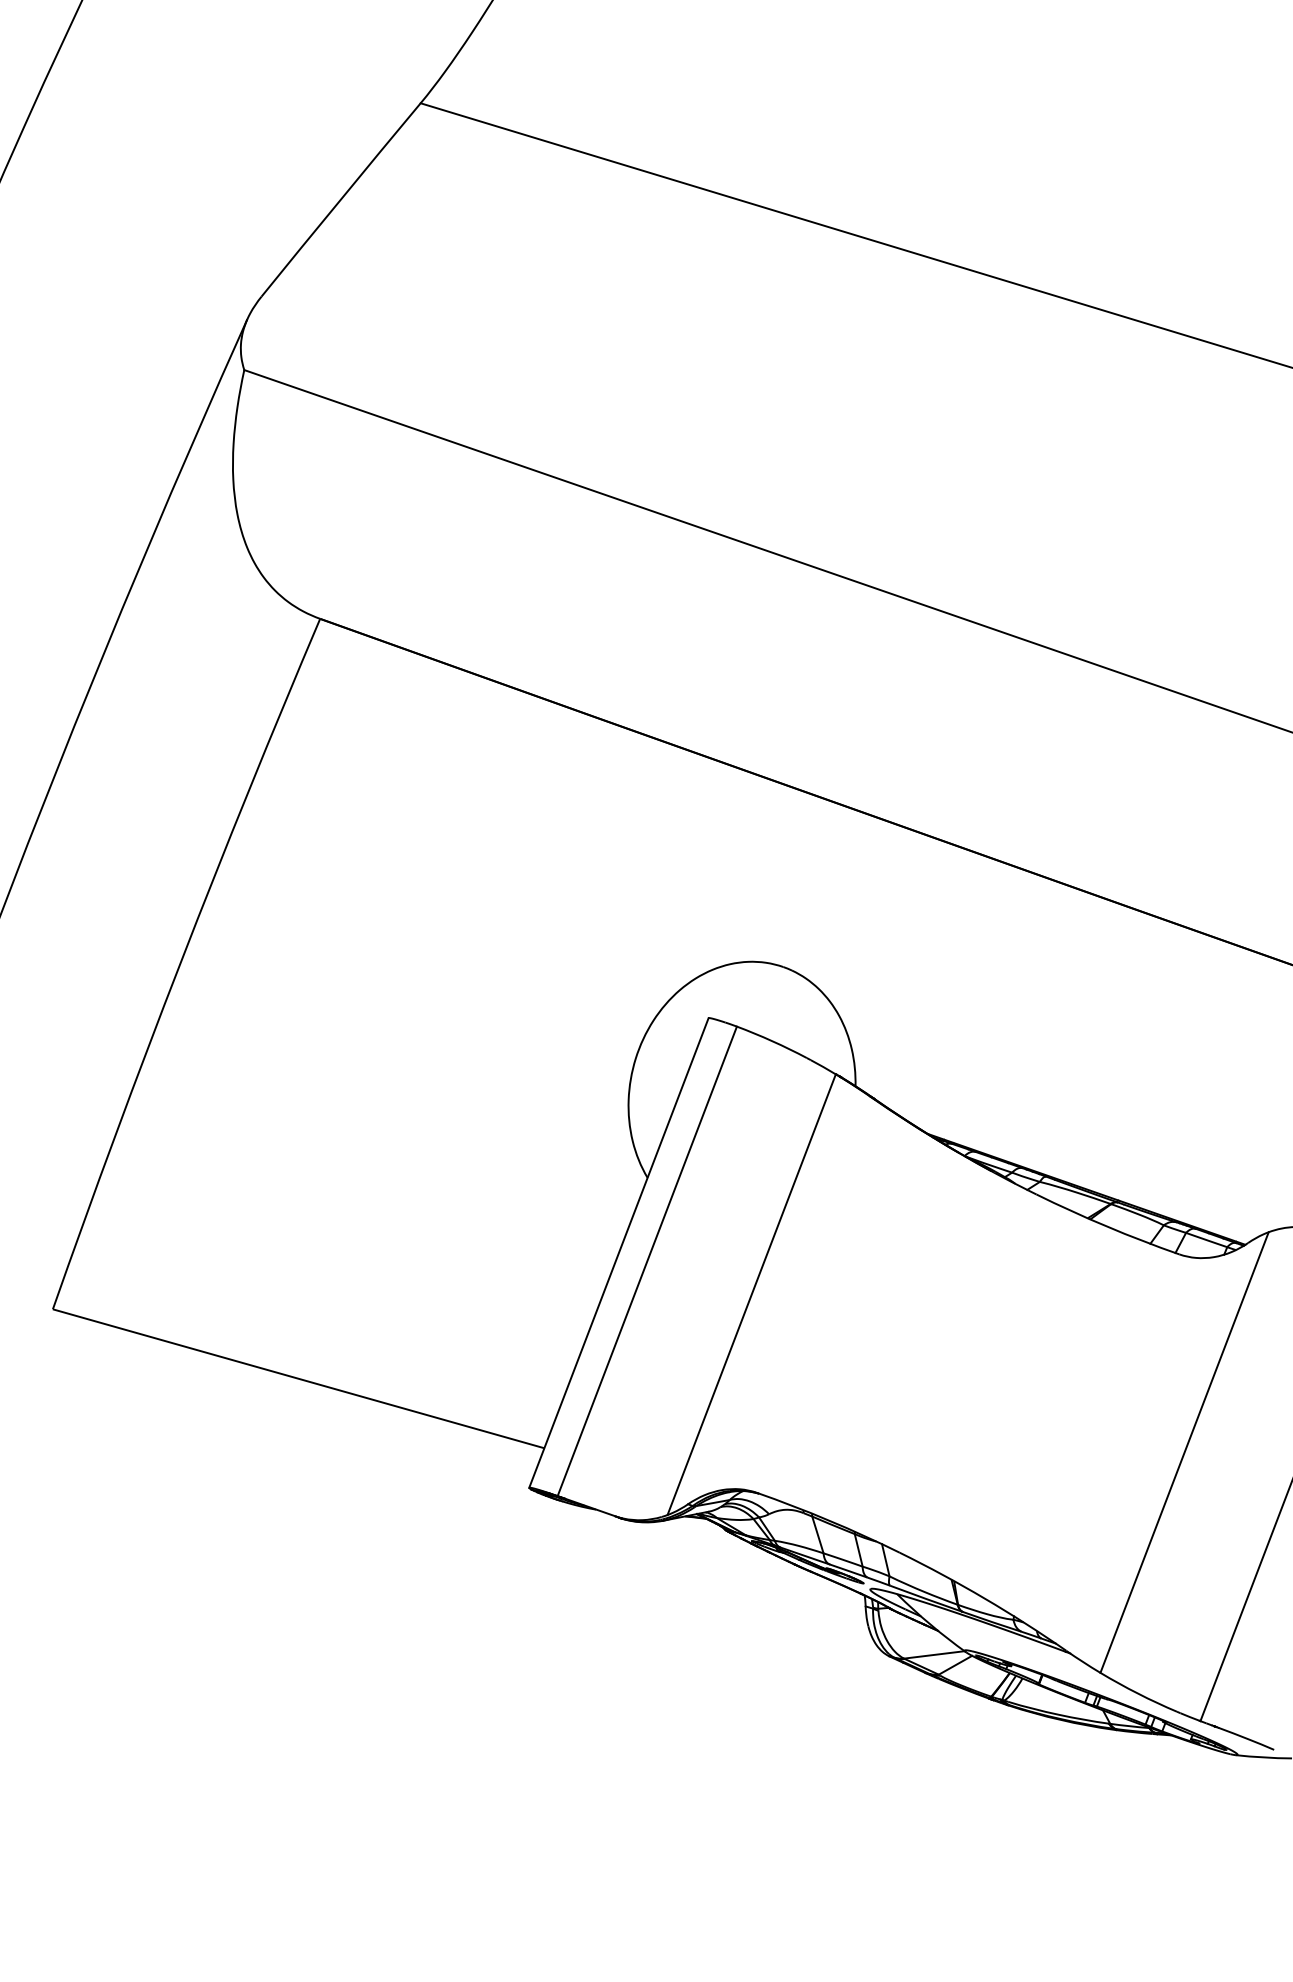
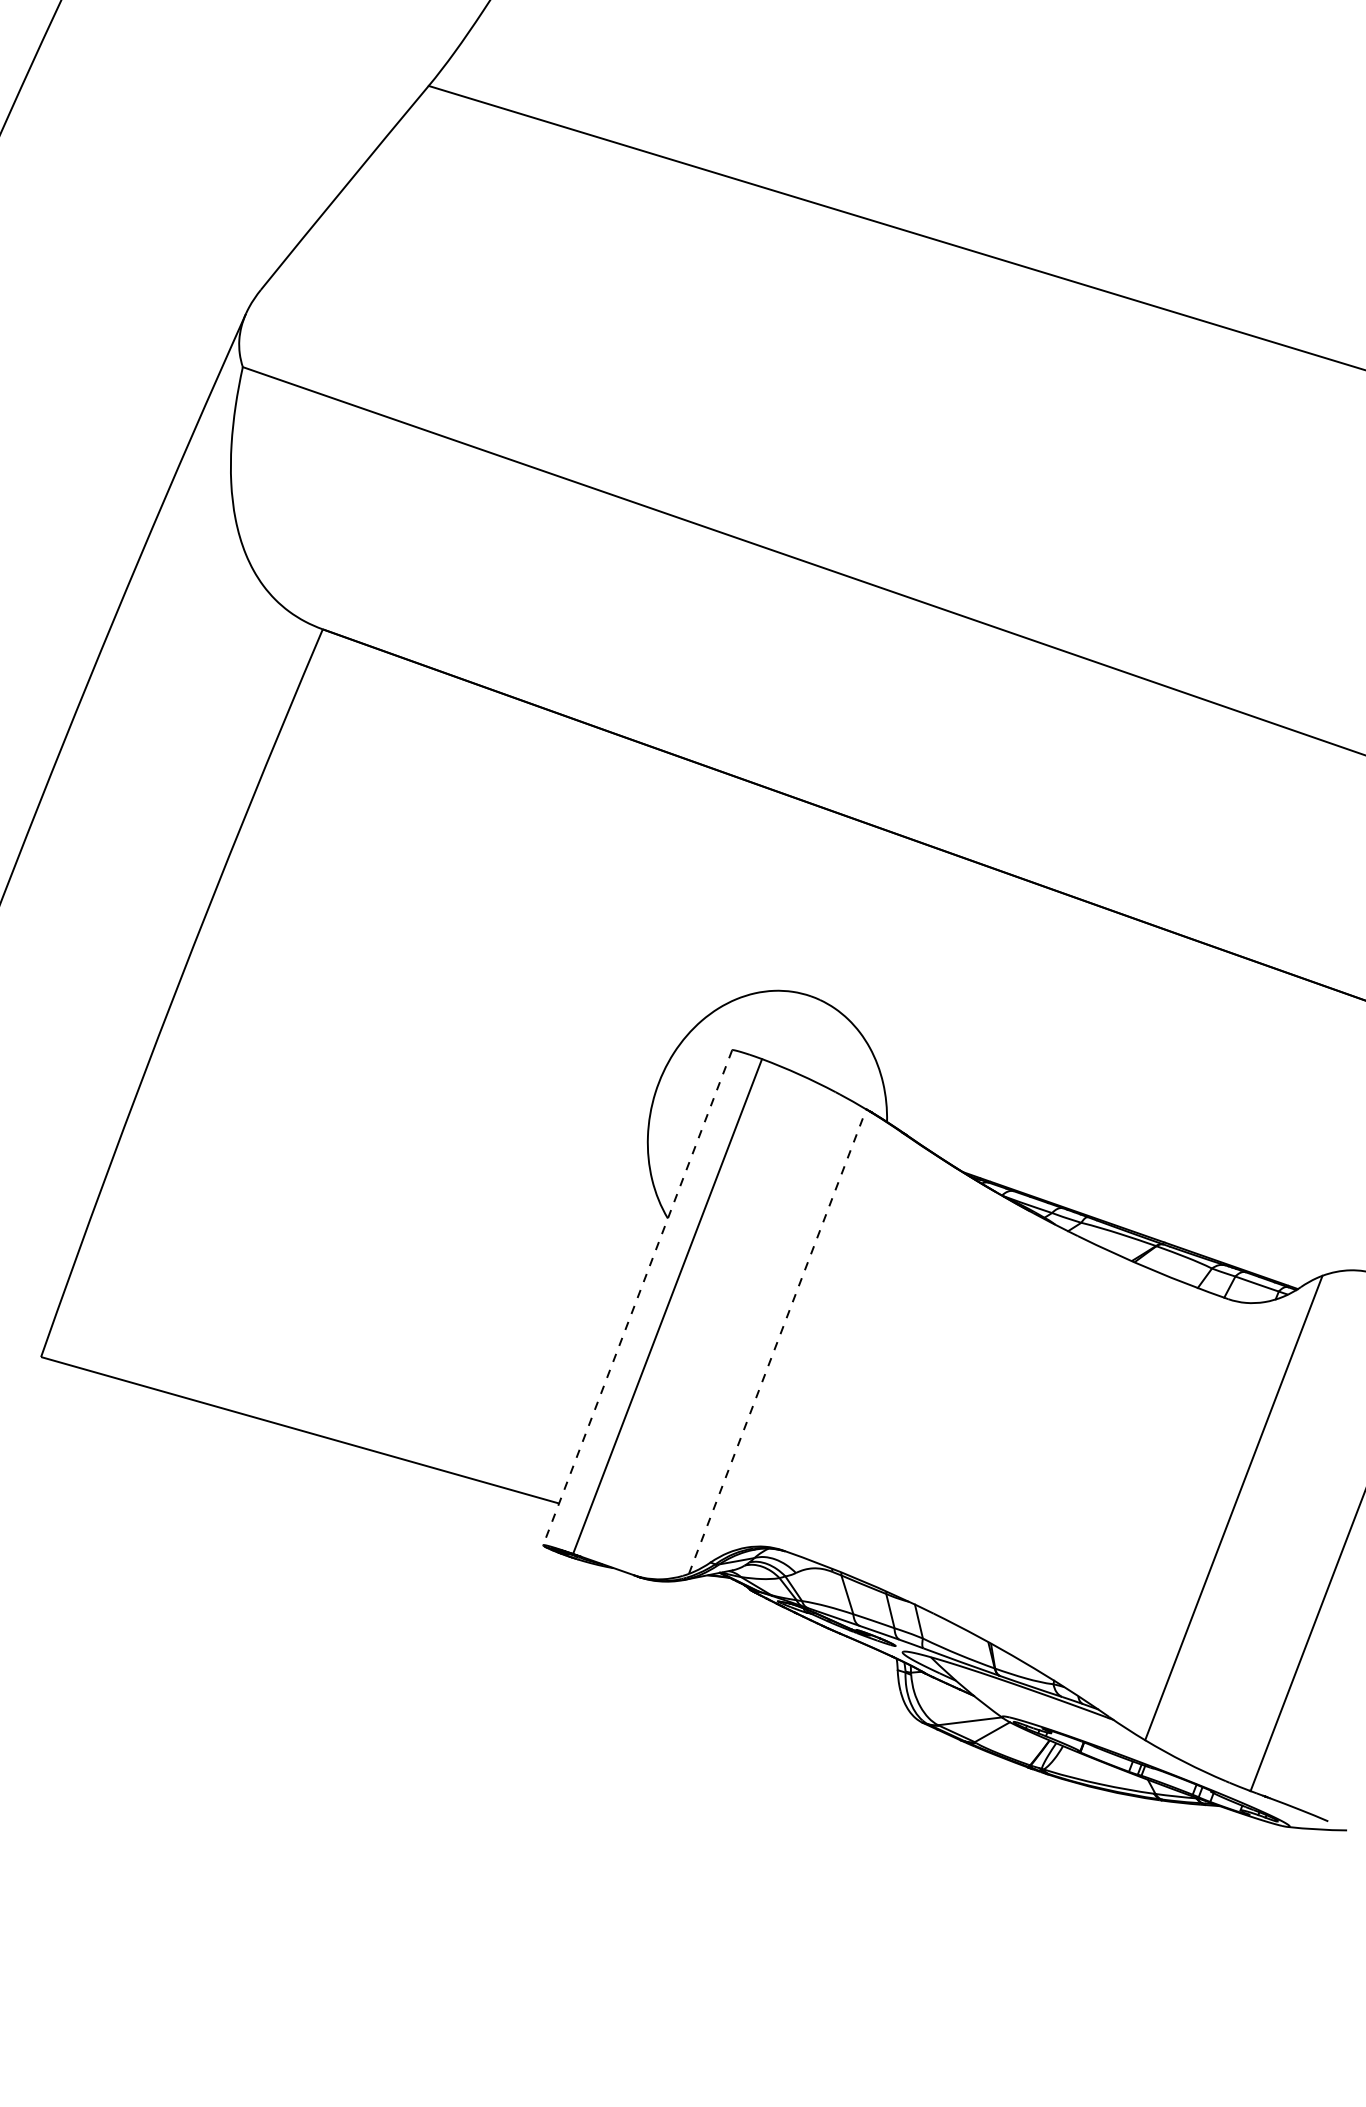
line: (618, 1252) -> (637, 1297), solid -> dashed
line: (751, 1294) -> (777, 1341), solid -> dashed

